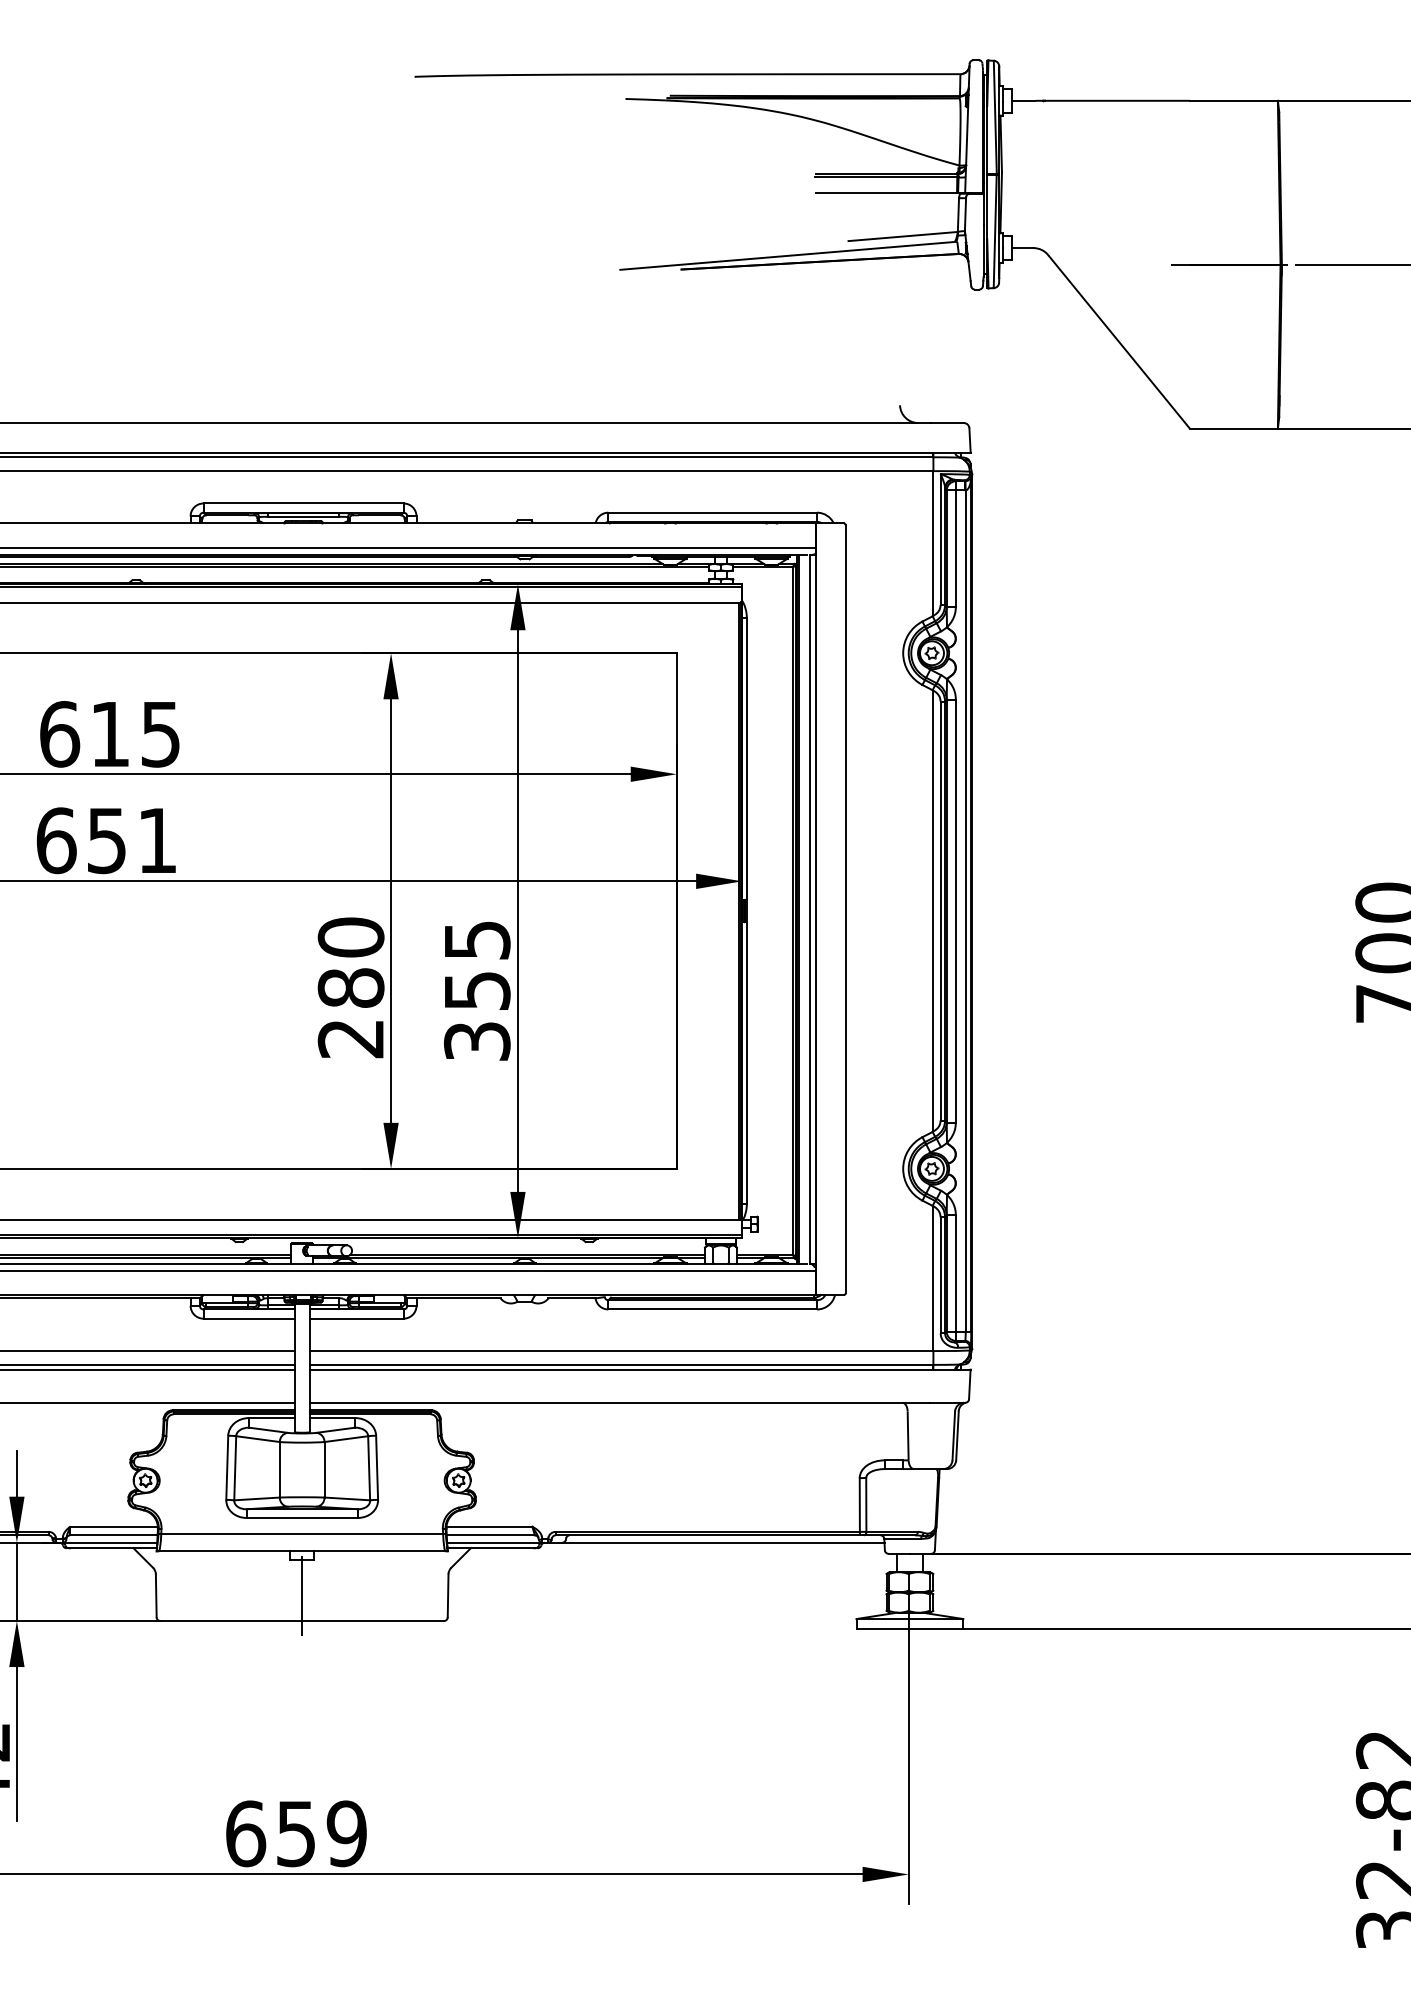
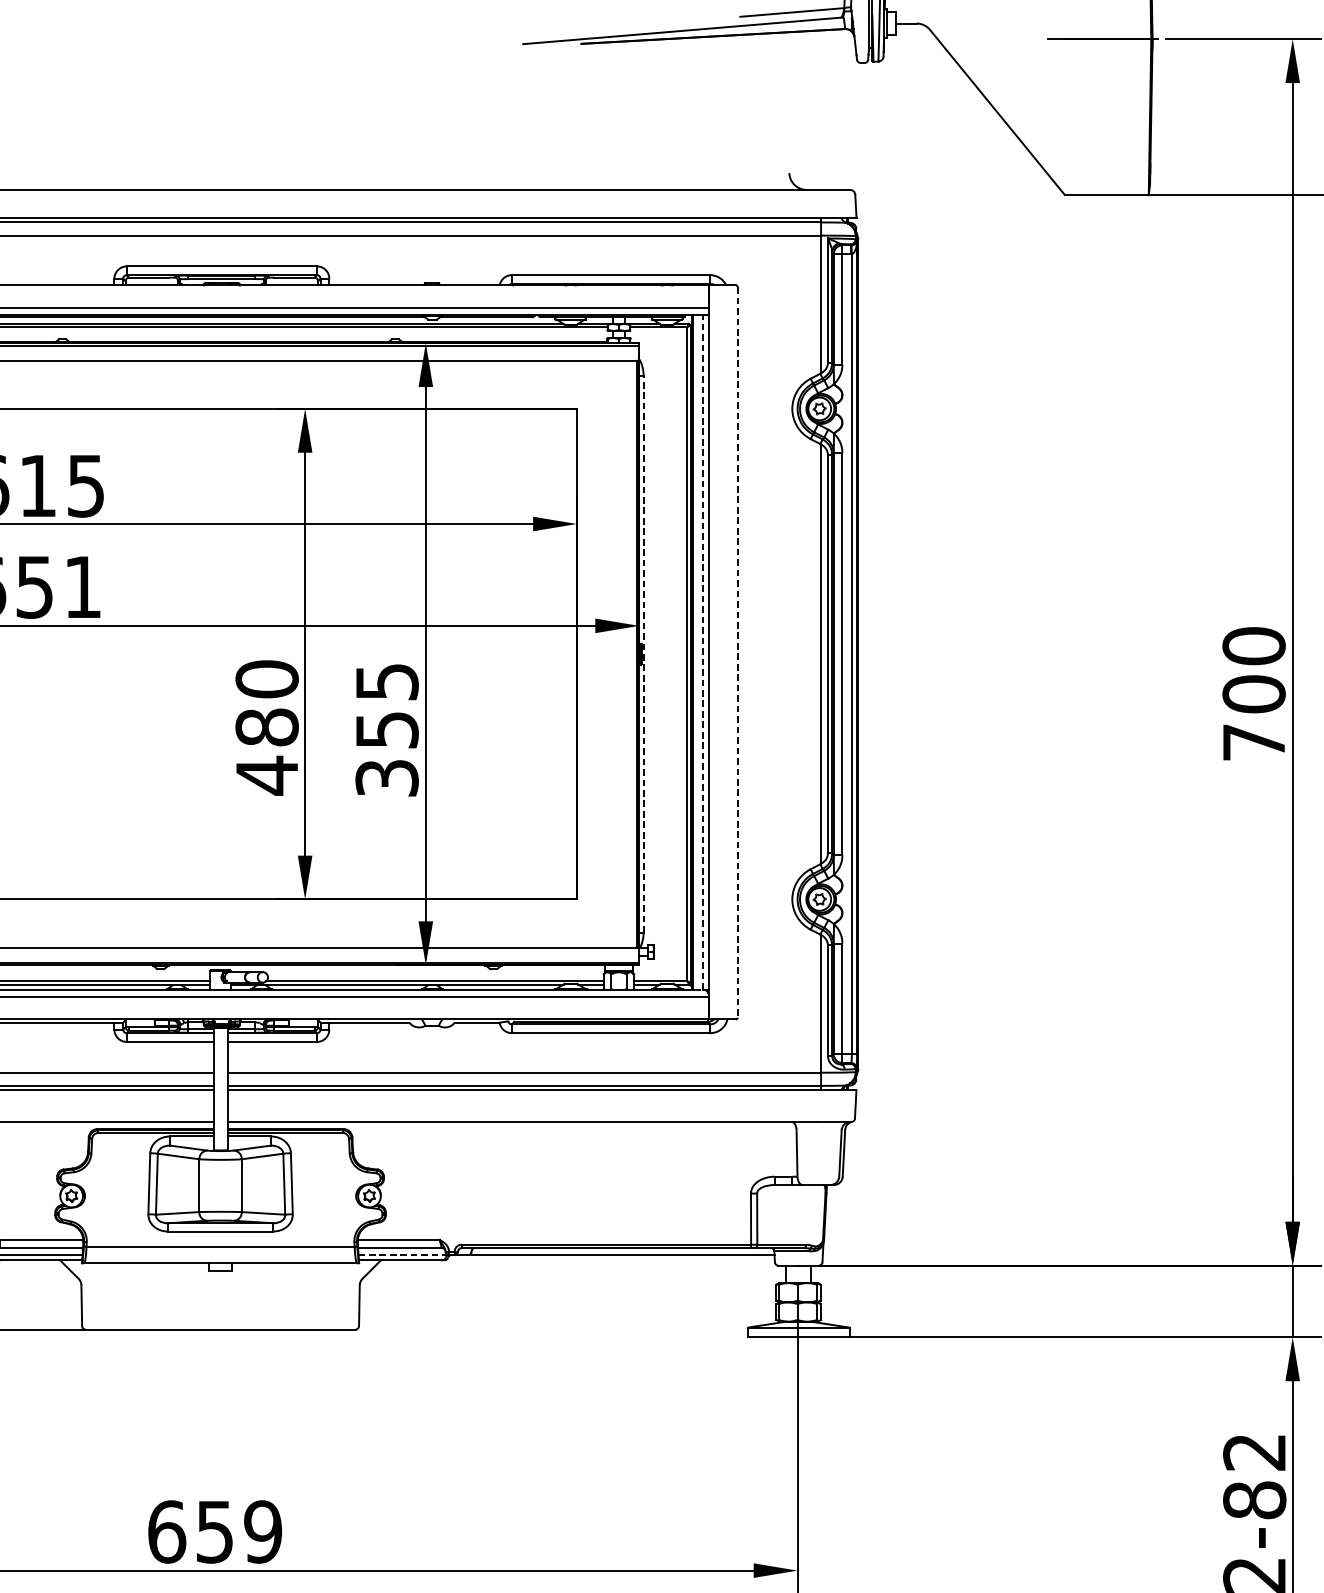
line: (809, 908) -> (703, 651), solid -> dashed
line: (845, 909) -> (737, 652), solid -> dashed
line: (746, 911) -> (643, 654), solid -> dashed
text: (350, 1038) -> (266, 775), 280 -> 480
line: (494, 1542) -> (403, 1254), solid -> dashed
line: (302, 1595) -> (220, 1305), removed

